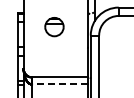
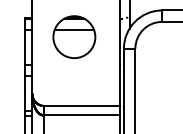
part: (54, 26) -> (74, 36), size x1.67
line: (60, 84) -> (82, 115), dashed -> solid

